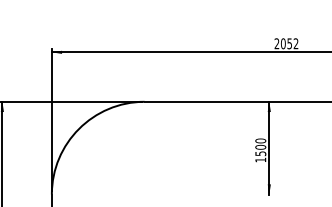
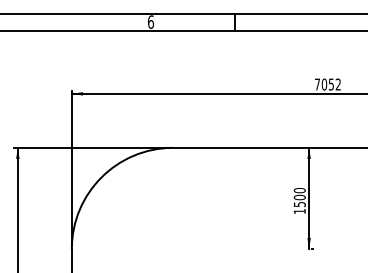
text: (276, 43) -> (316, 84), 2052 -> 7052

